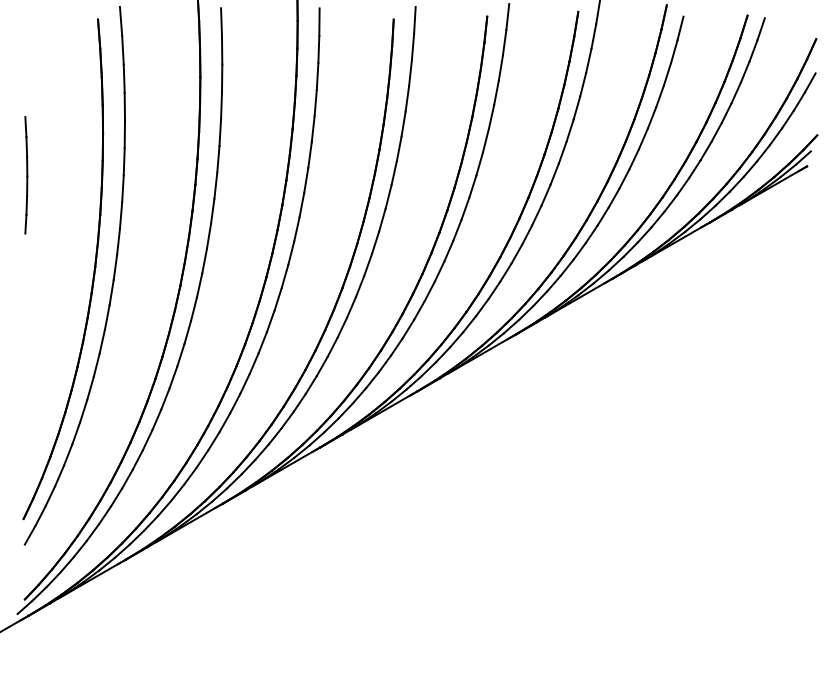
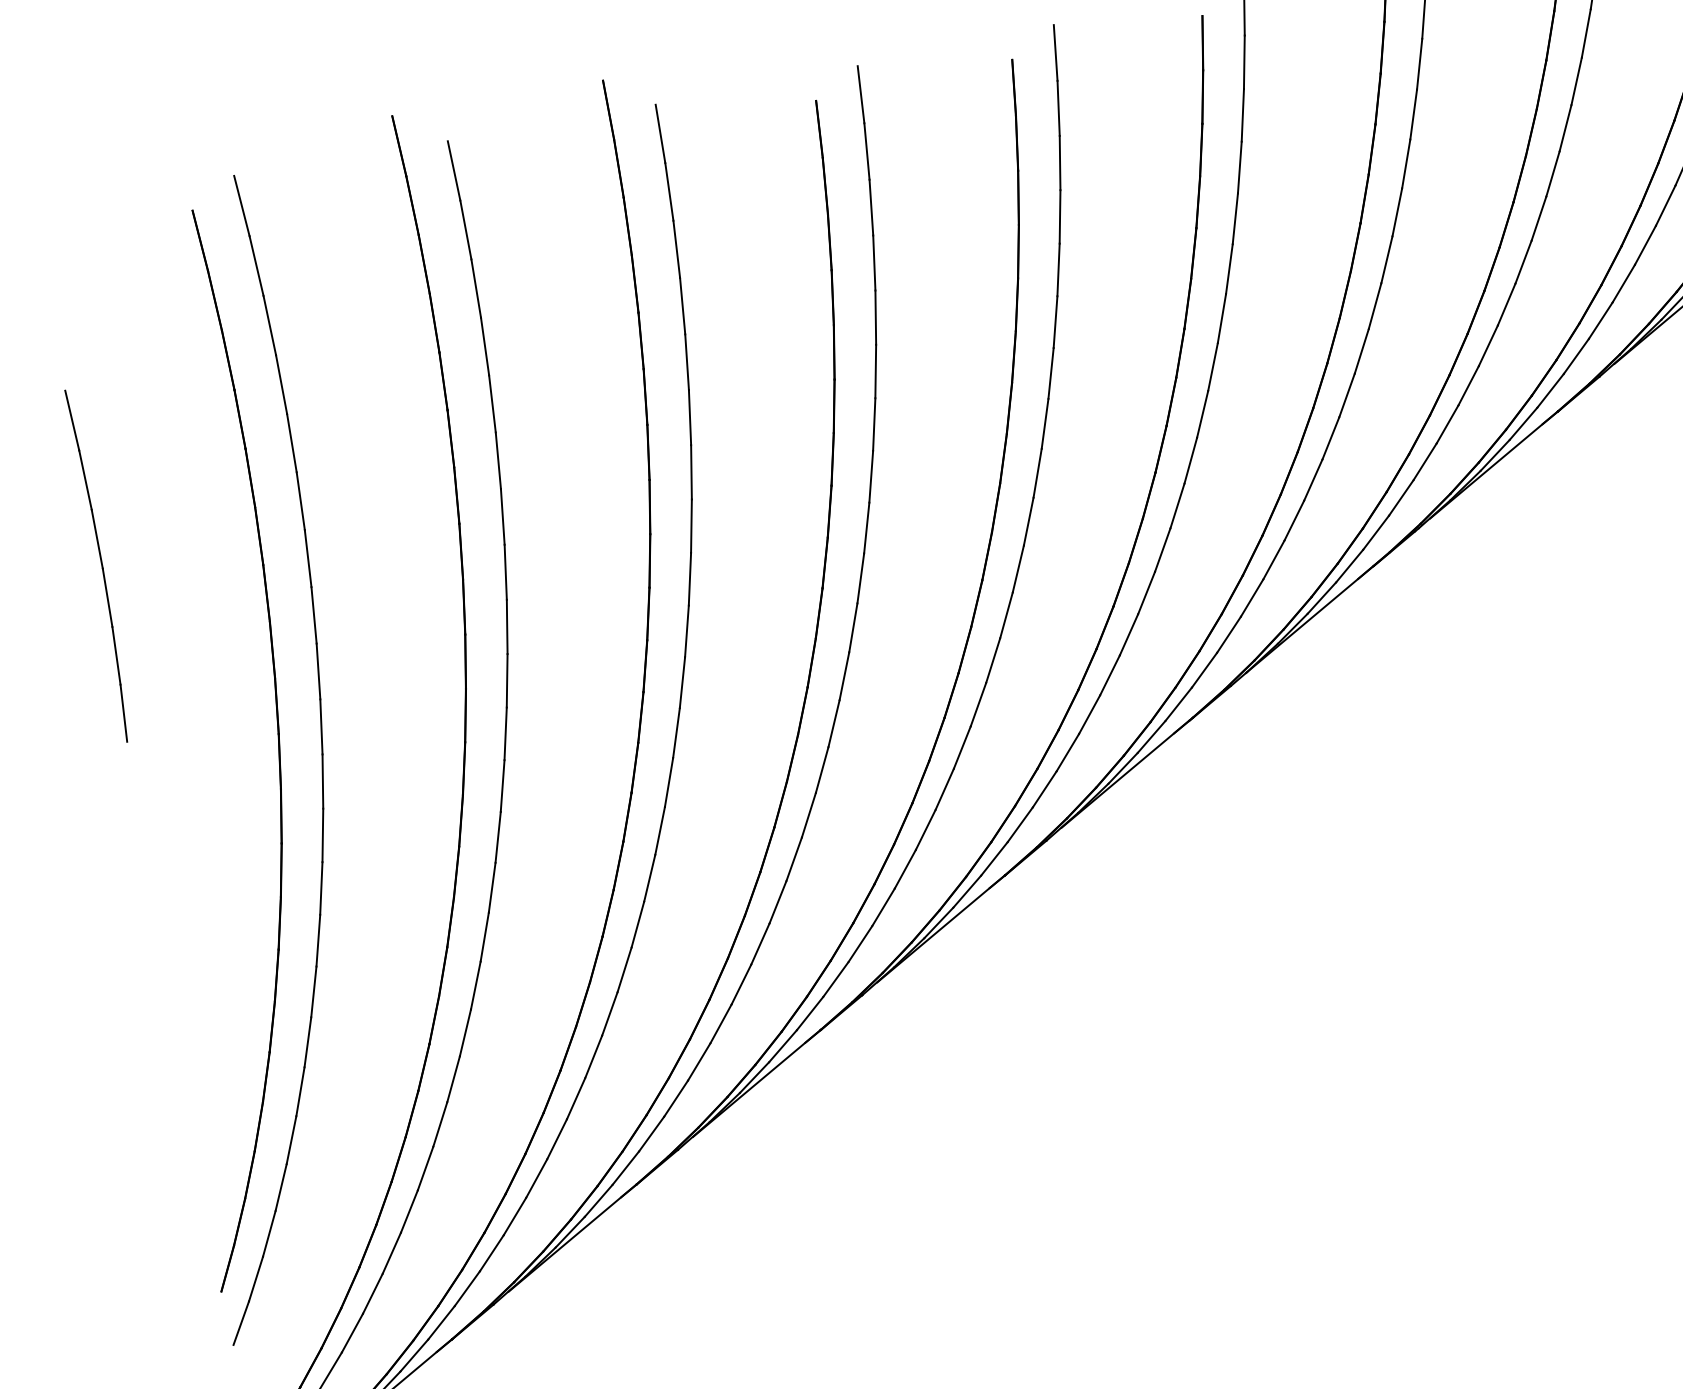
part: (26, 175) -> (99, 566), size x1.43

